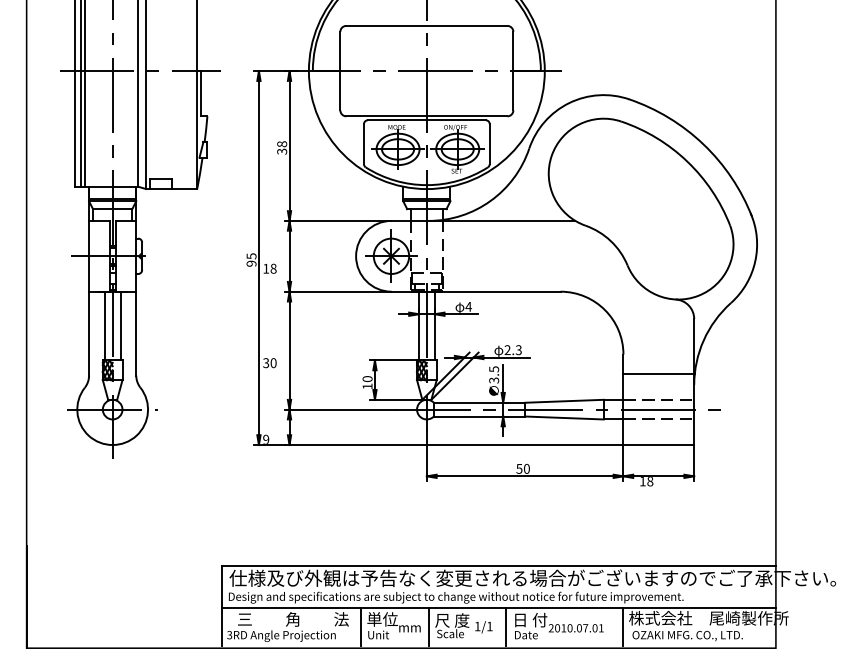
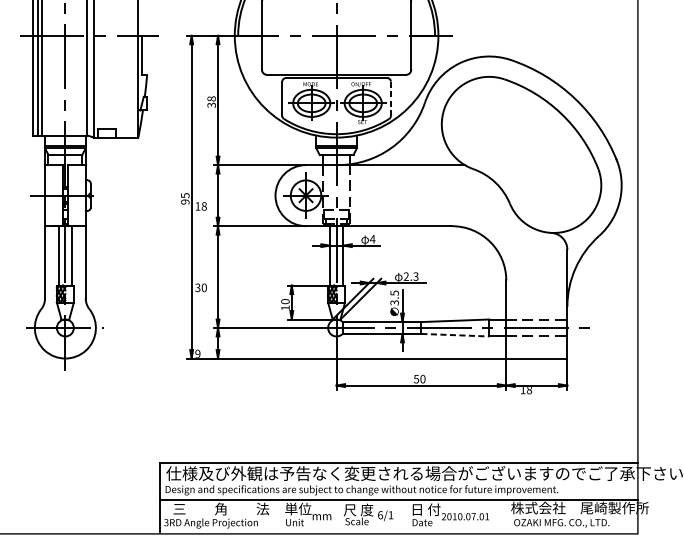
line: (489, 144) -> (390, 99), solid -> dashed
line: (658, 374) -> (536, 297), removed
line: (564, 418) -> (455, 335), solid -> dashed
text: (477, 626) -> (380, 515), 1/1 -> 6/1
line: (360, 627) -> (279, 516), removed
line: (429, 627) -> (338, 516), removed
line: (506, 627) -> (405, 516), removed
line: (623, 627) -> (506, 516), removed

